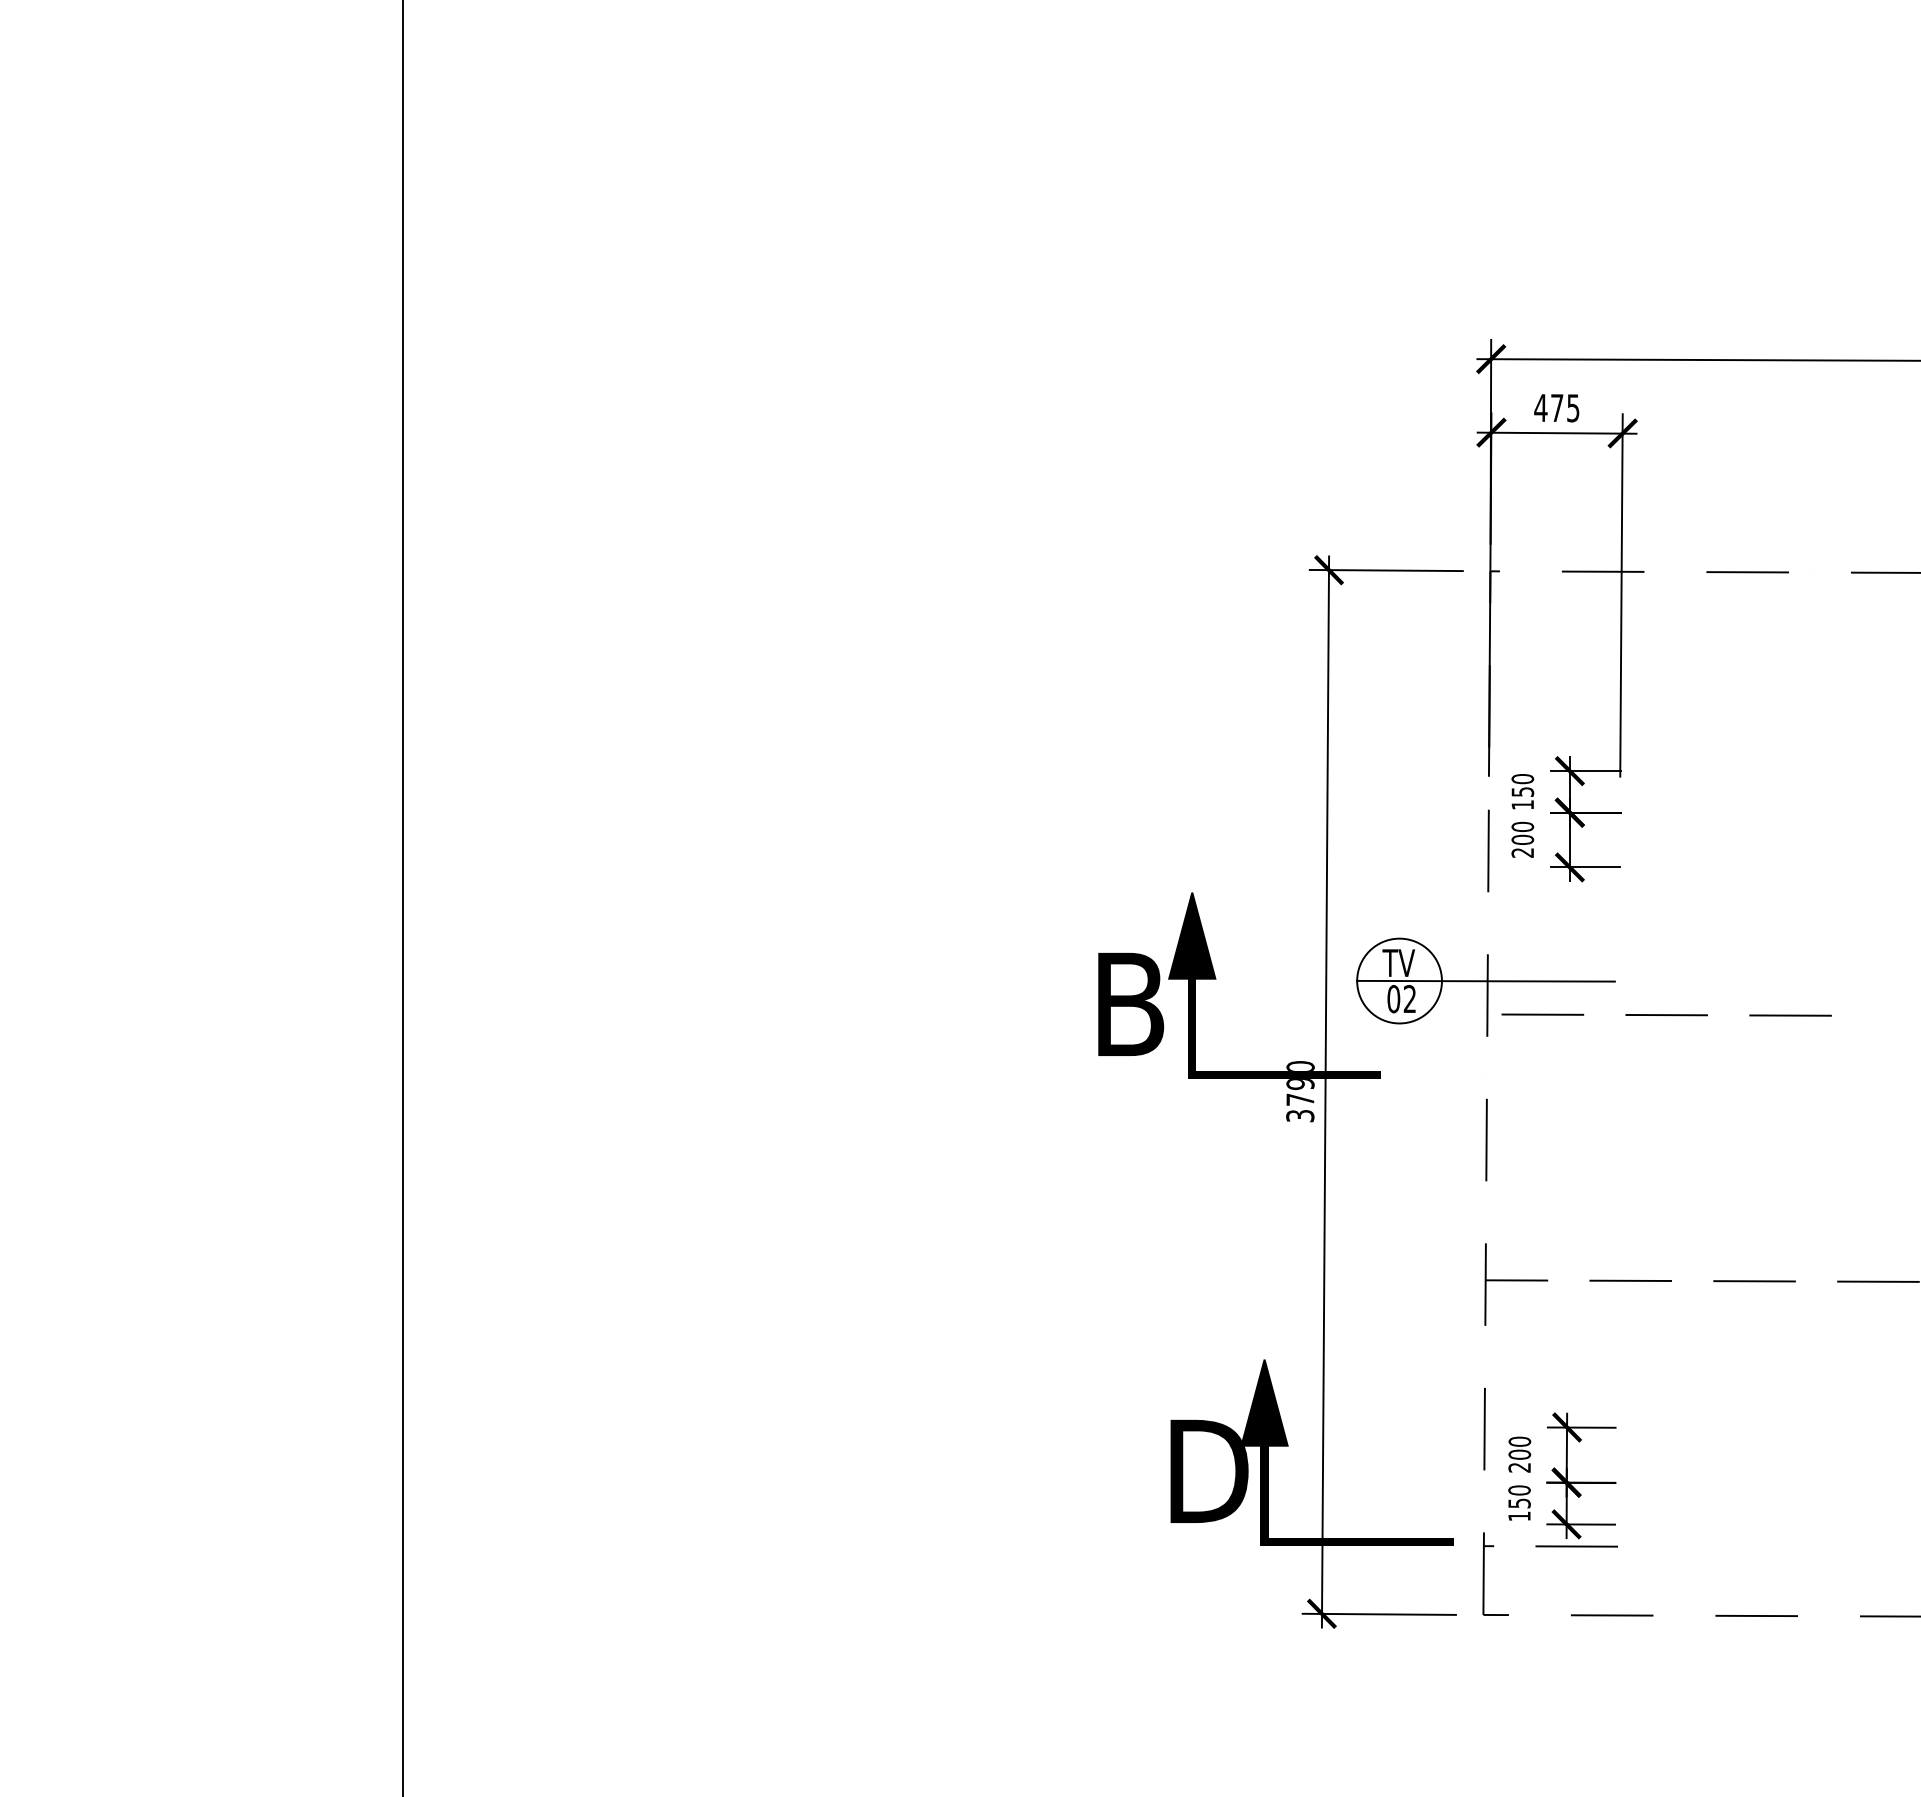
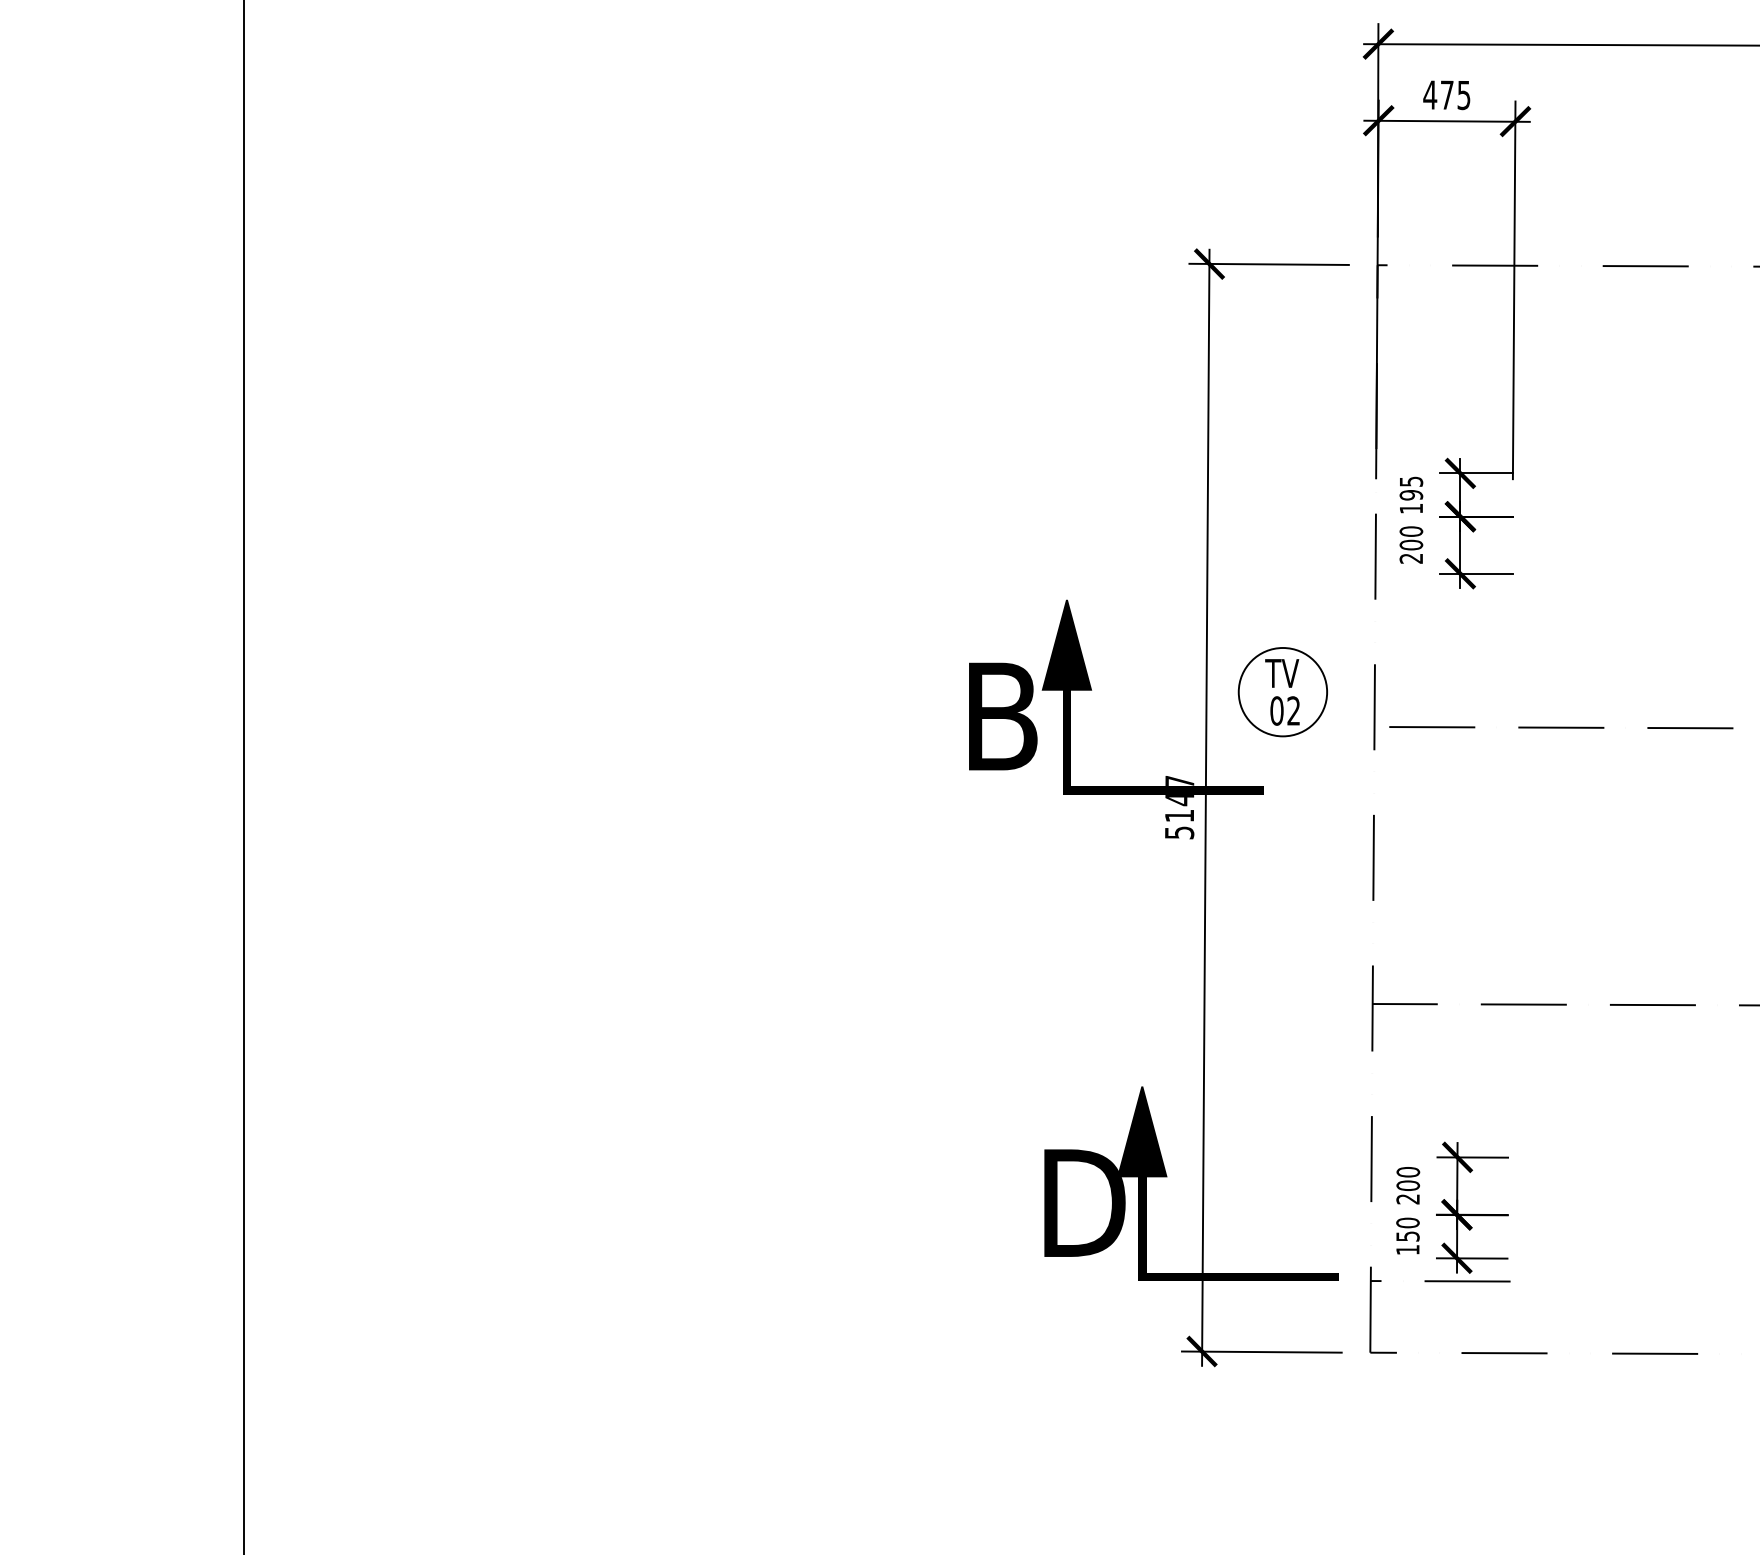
text: (1522, 785) -> (1411, 488), 150 -> 195
line: (1485, 980) -> (1372, 691), removed
text: (1300, 1091) -> (1179, 807), 3790 -> 5147

